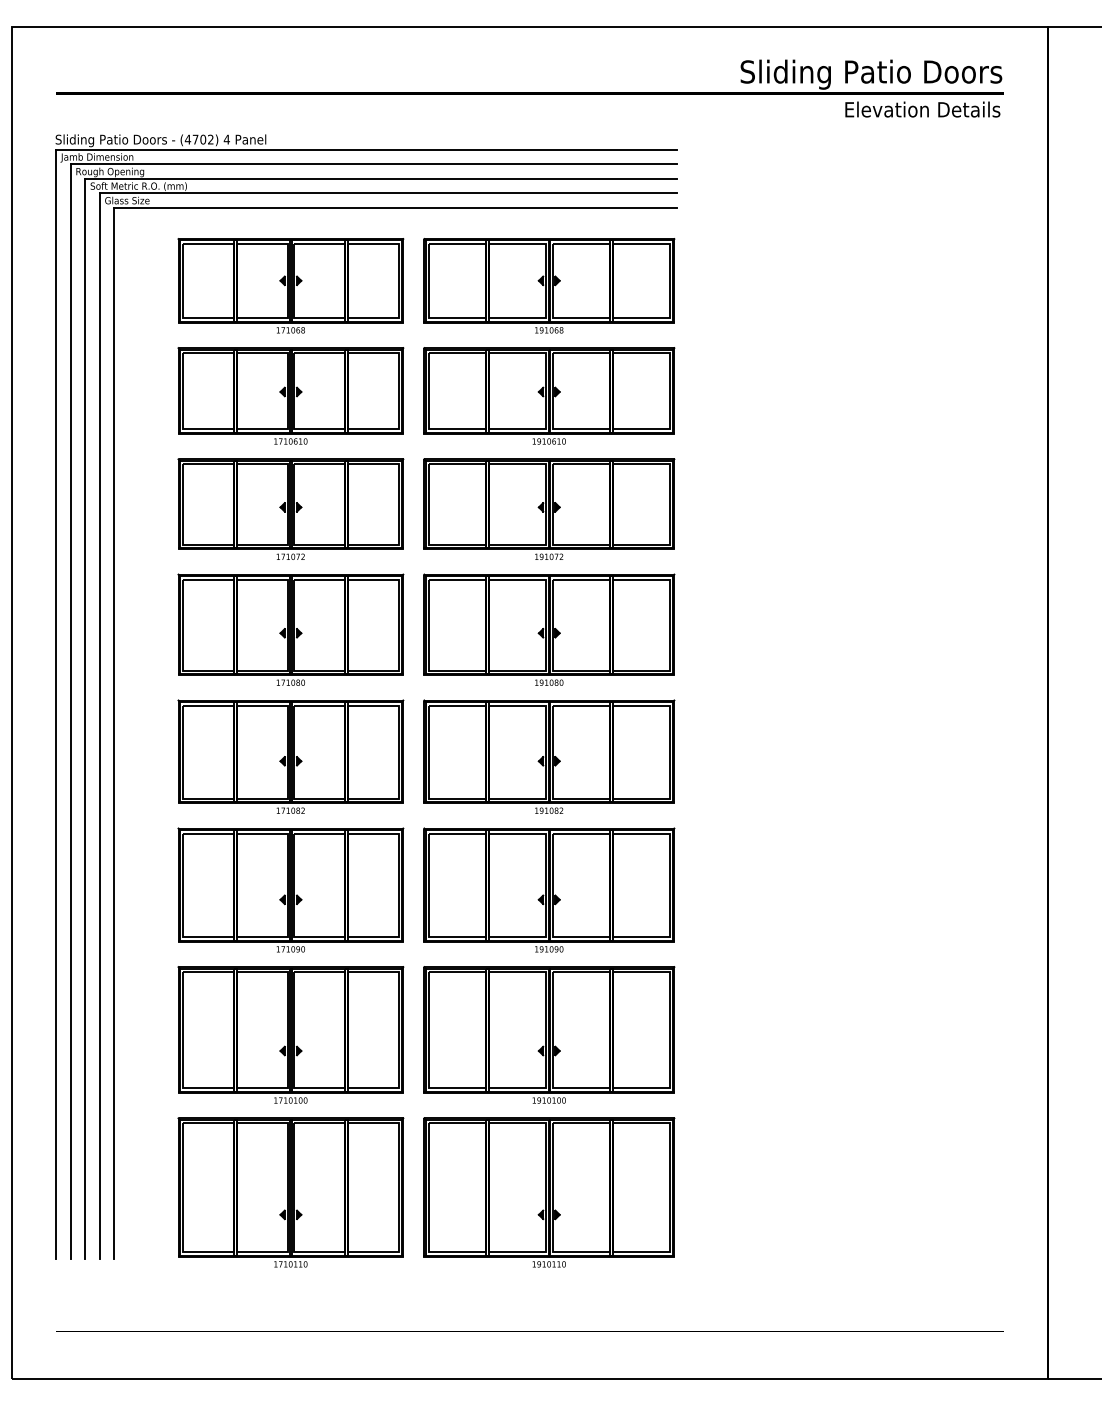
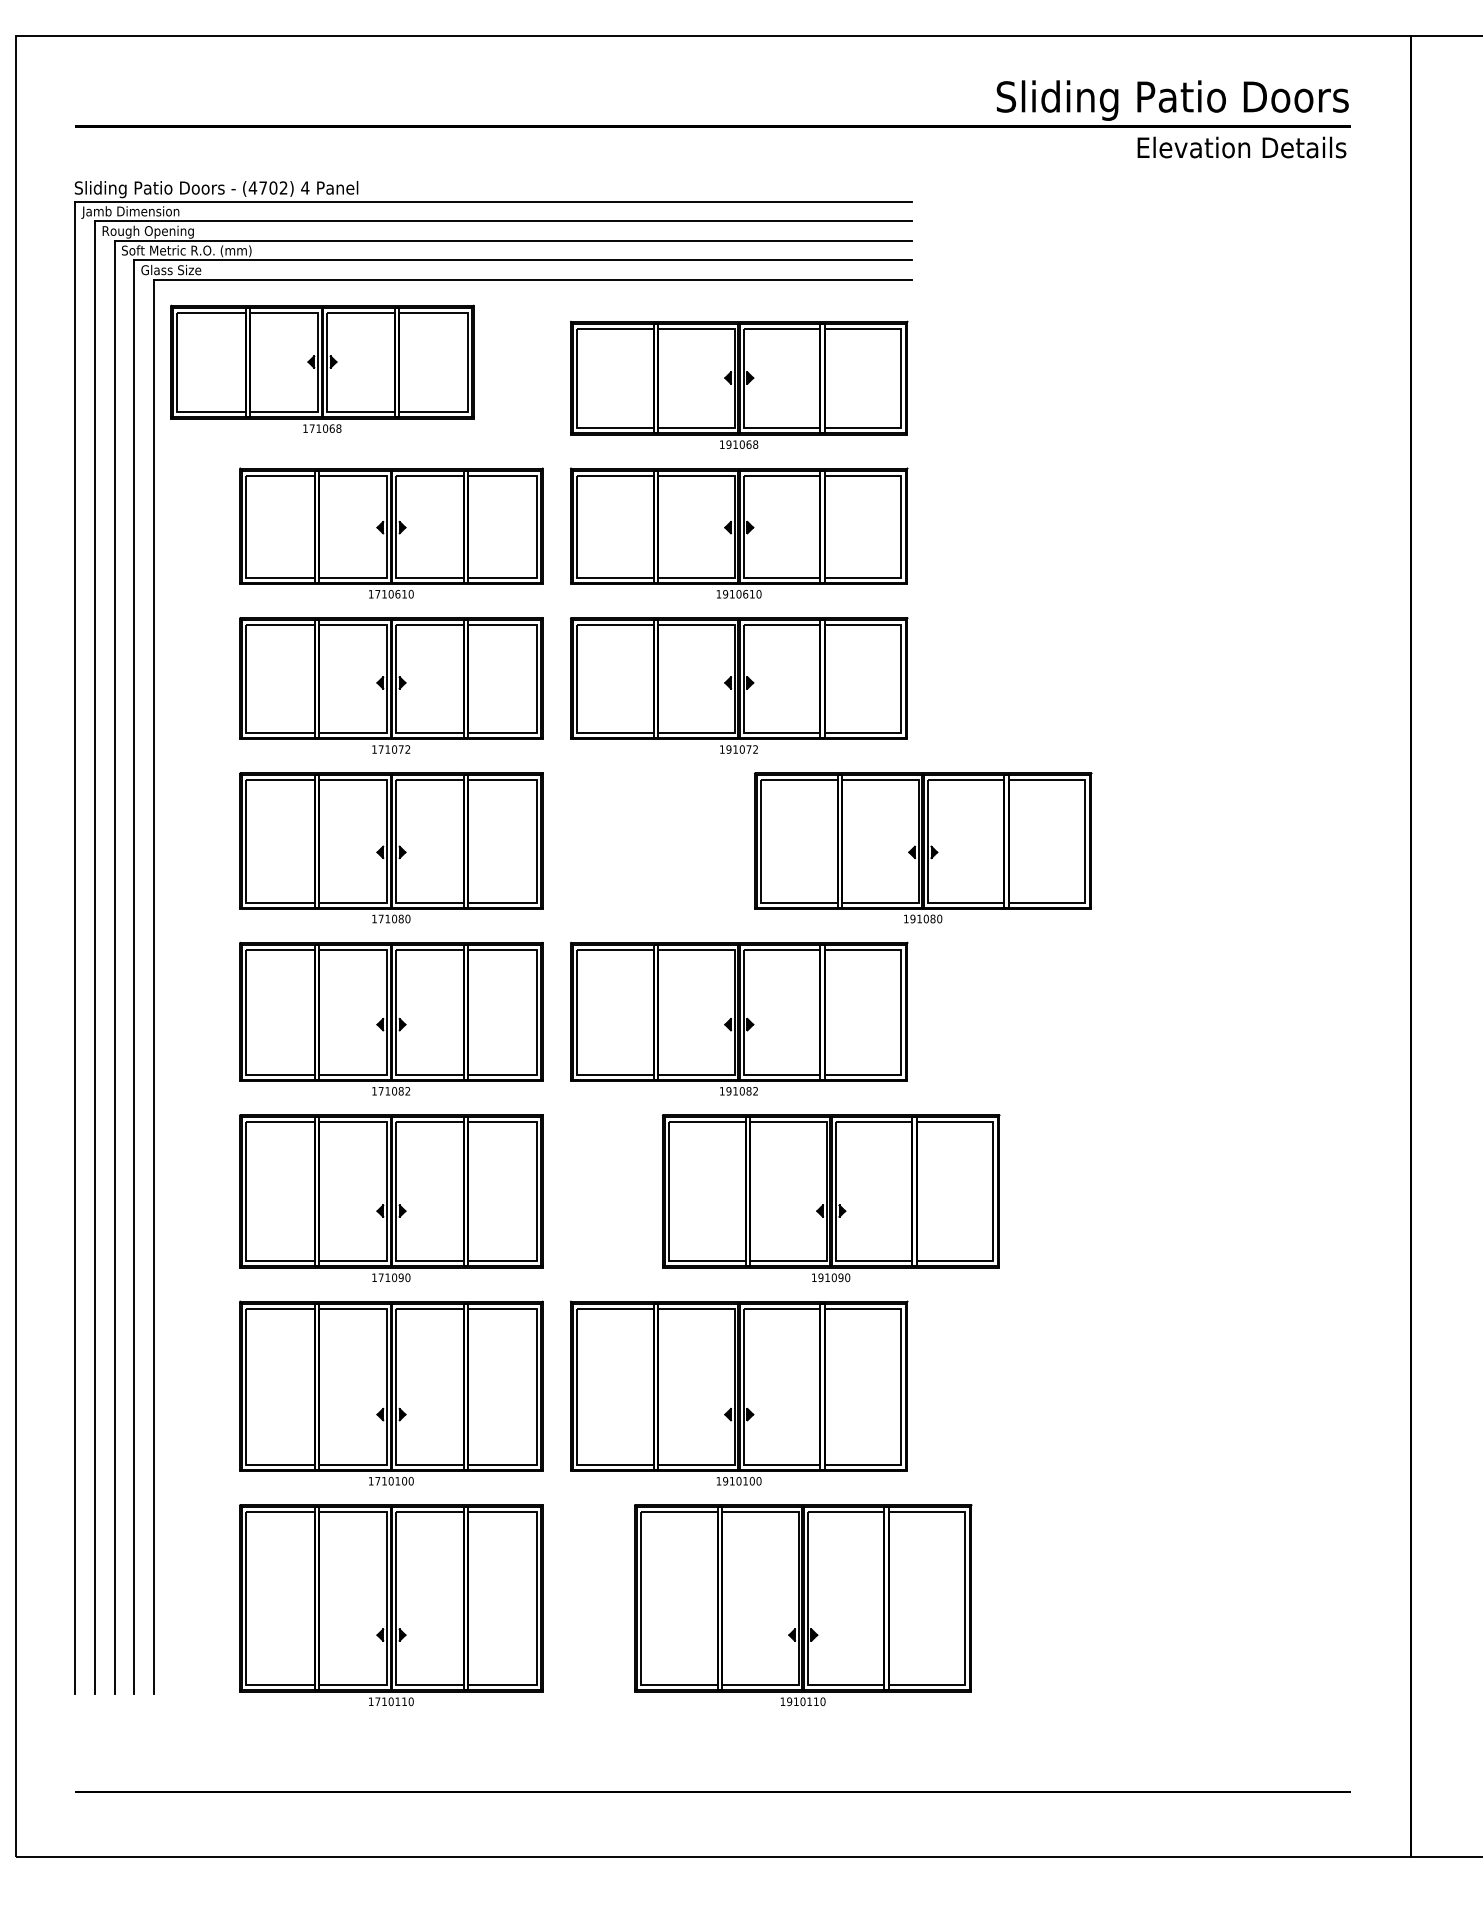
part: (290, 285) -> (322, 368), moved
part: (549, 629) -> (923, 847), moved
part: (549, 890) -> (831, 1198), moved
part: (549, 1192) -> (803, 1605), moved

